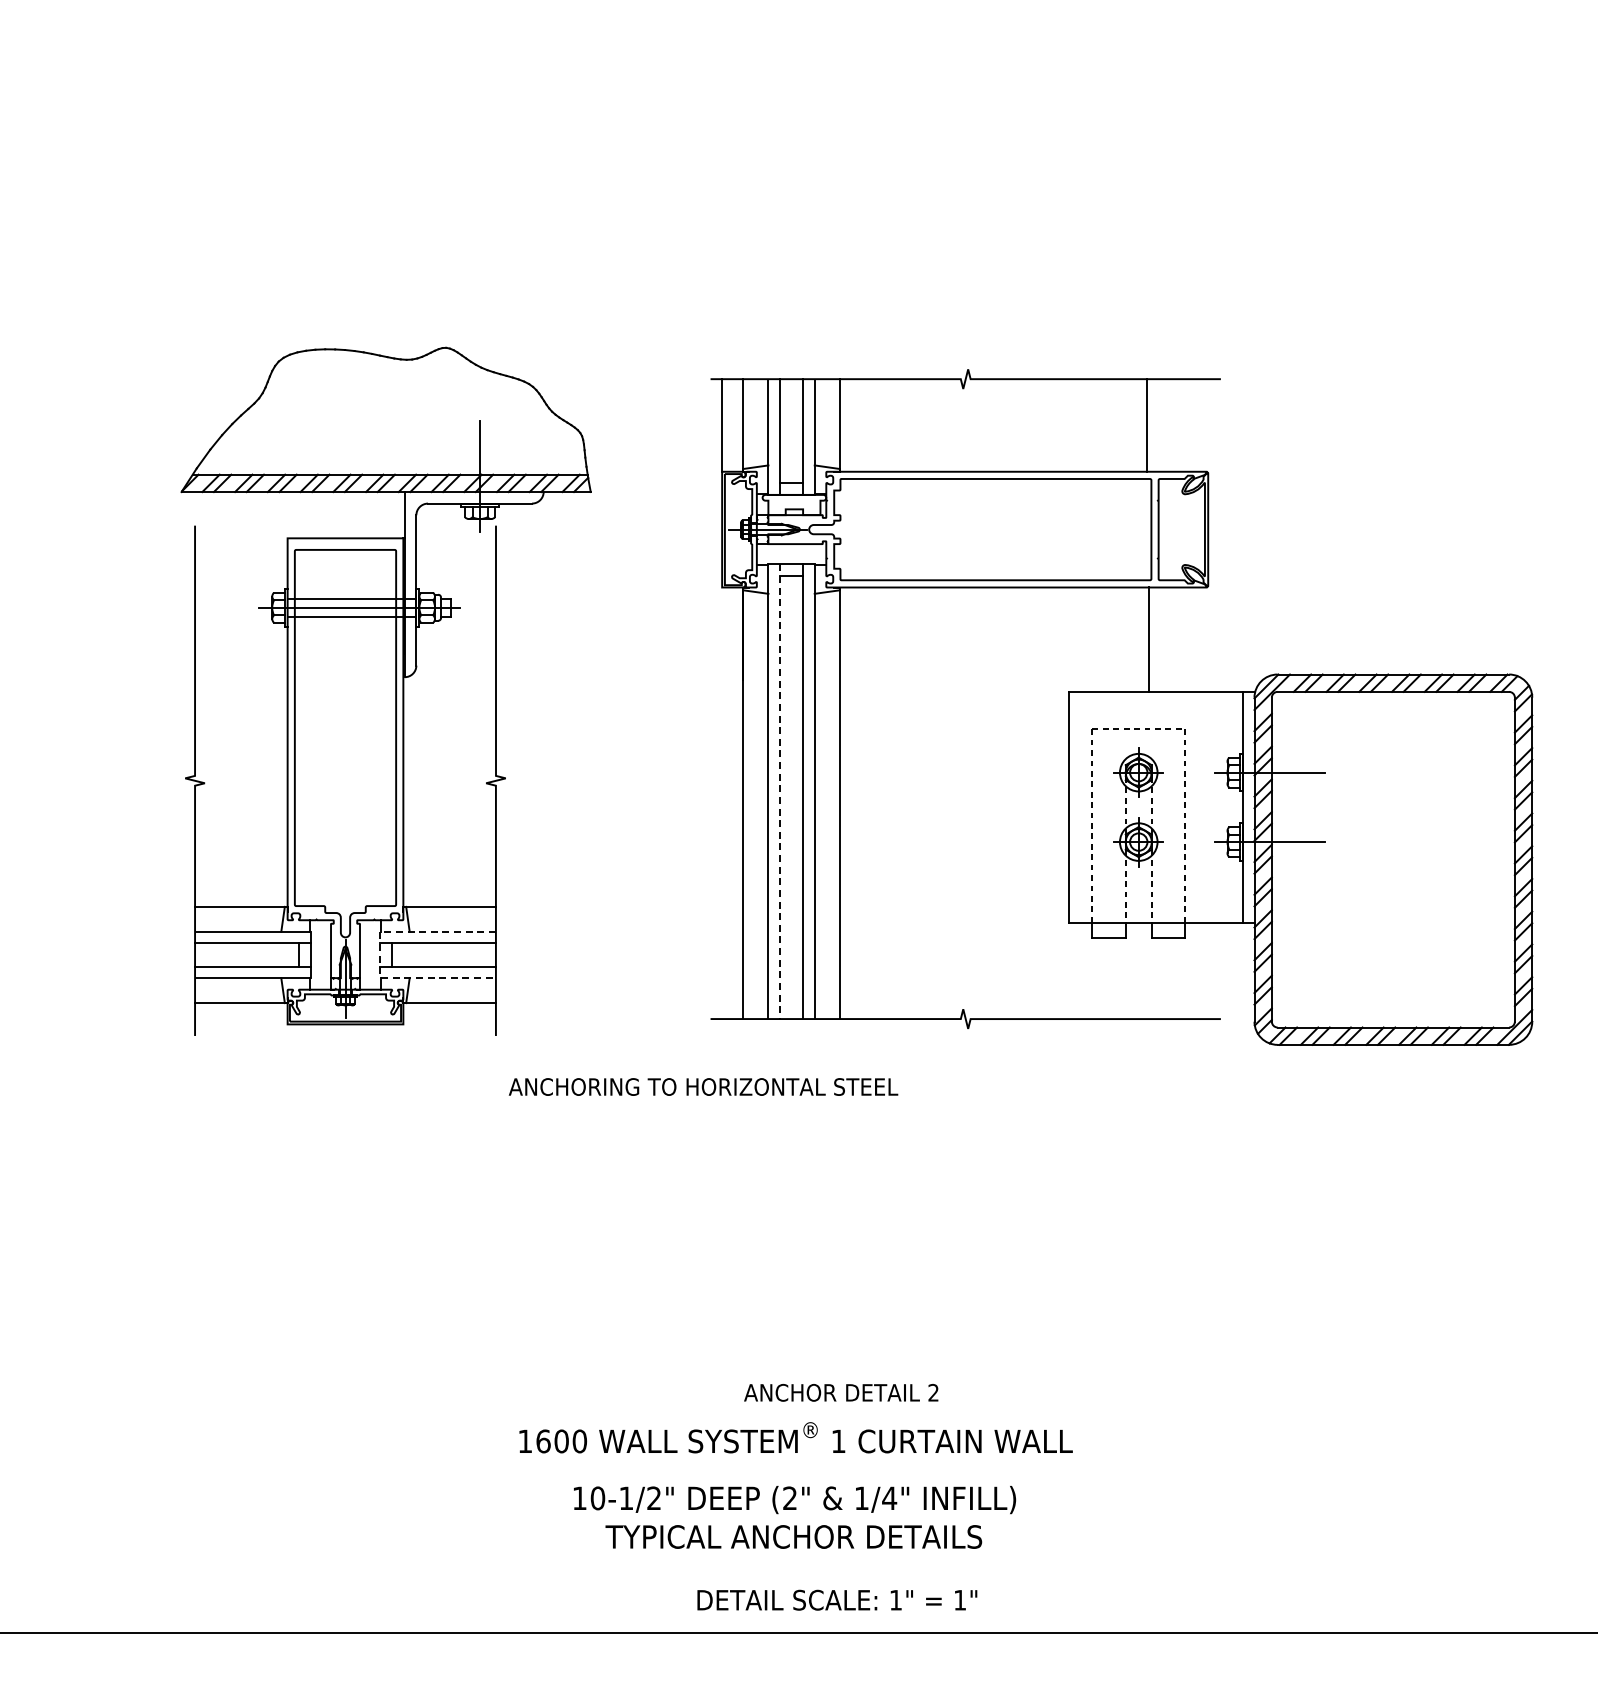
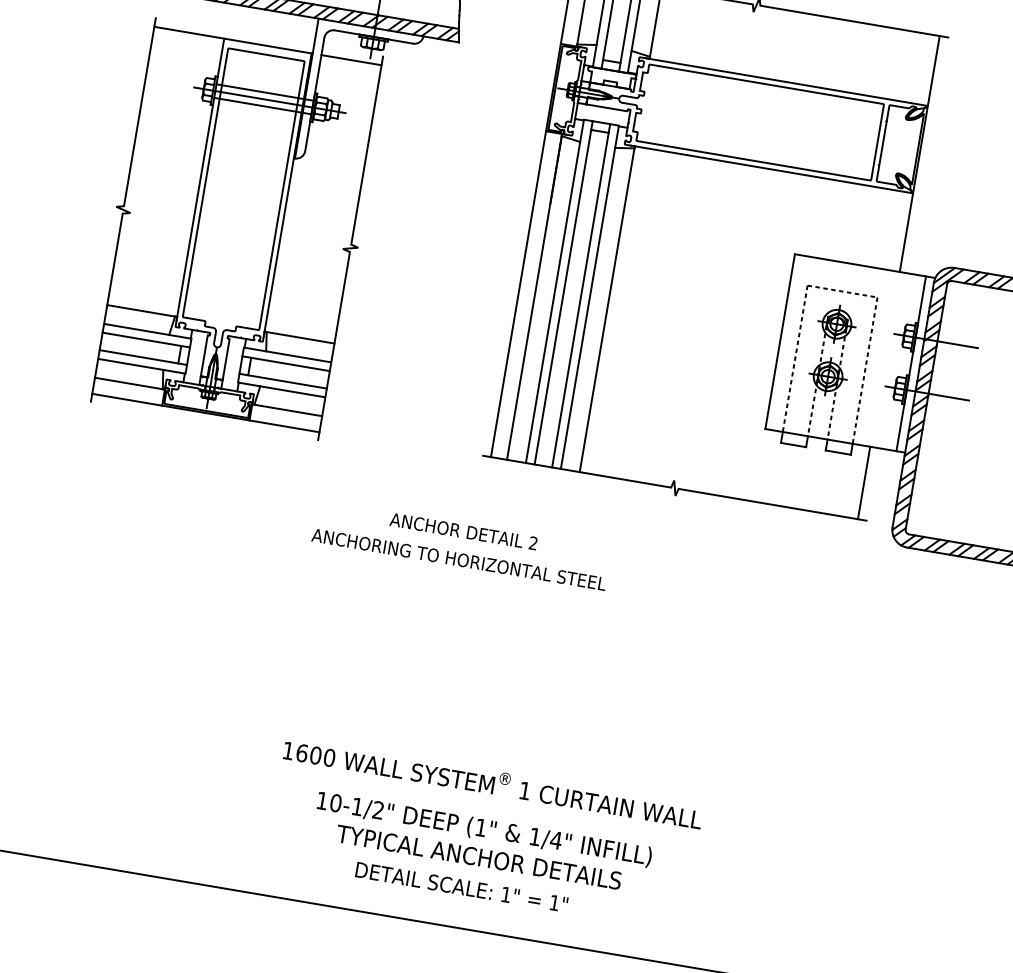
line: (1147, 425) -> (933, 71), moved
line: (241, 538) -> (189, 32), added
line: (455, 538) -> (350, 60), added
line: (1149, 639) -> (906, 232), moved
line: (780, 792) -> (563, 293), dashed -> solid
line: (722, 803) -> (518, 294), added
line: (380, 955) -> (241, 365), dashed -> solid
line: (1208, 971) -> (864, 483), added
line: (241, 1024) -> (127, 399), added
line: (449, 1024) -> (284, 426), added
text: (703, 1086) -> (459, 559), moved
text: (841, 1392) -> (463, 531), moved
text: (789, 1497) -> (480, 826), (2" -> (1"
text: (837, 1599) -> (462, 886), moved

